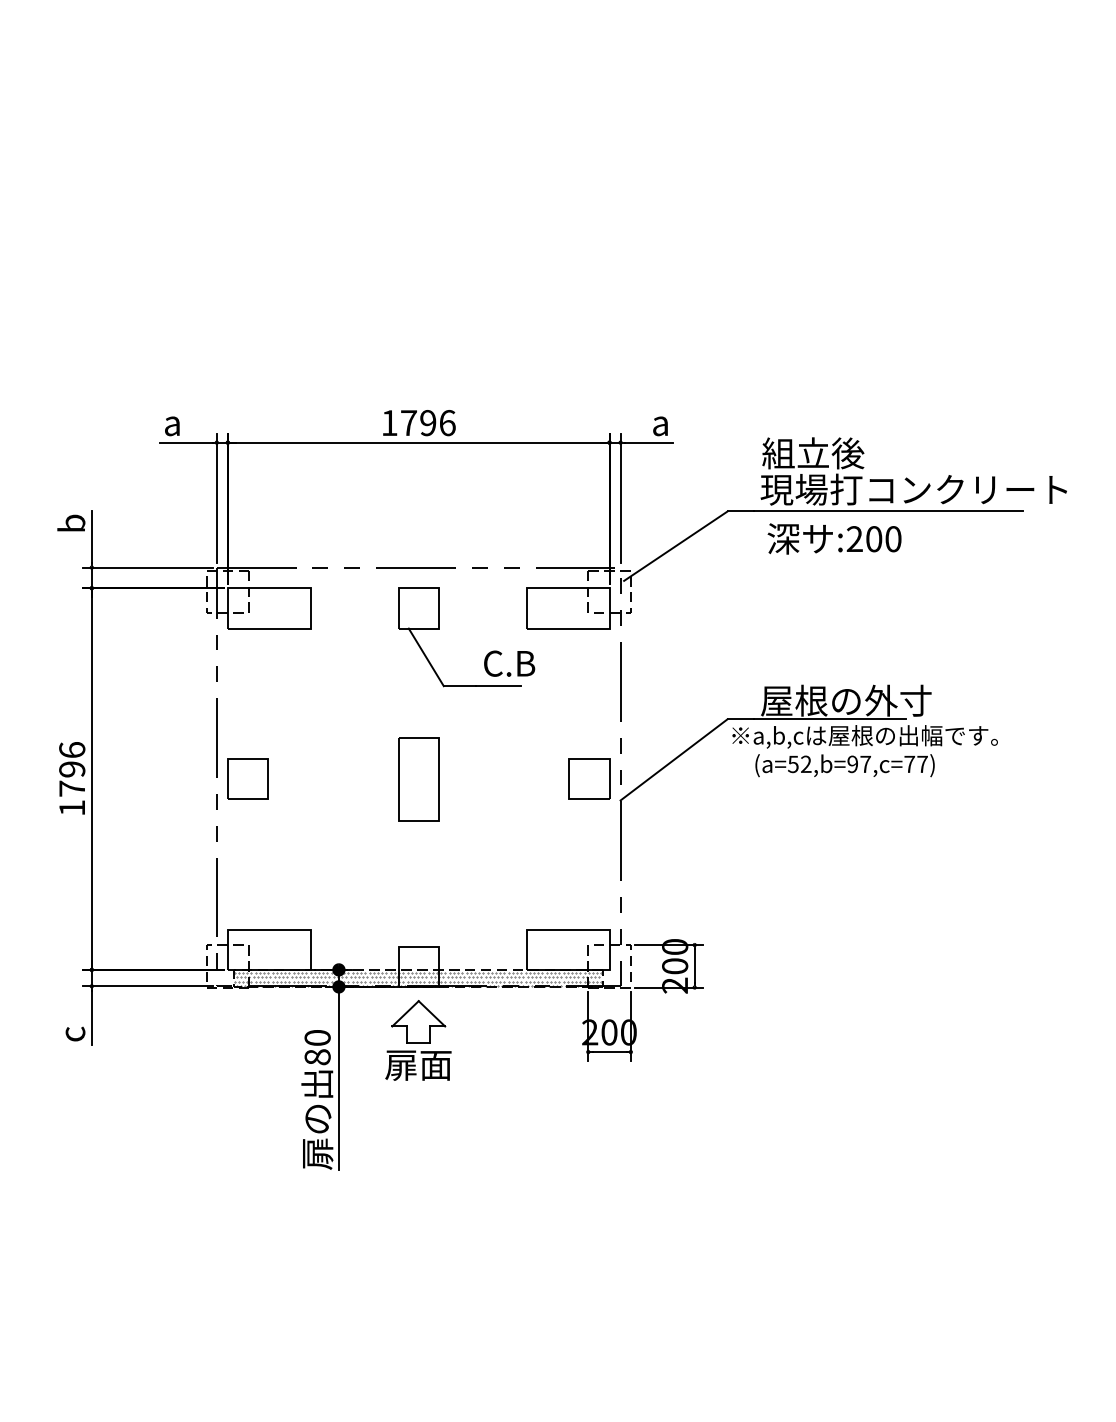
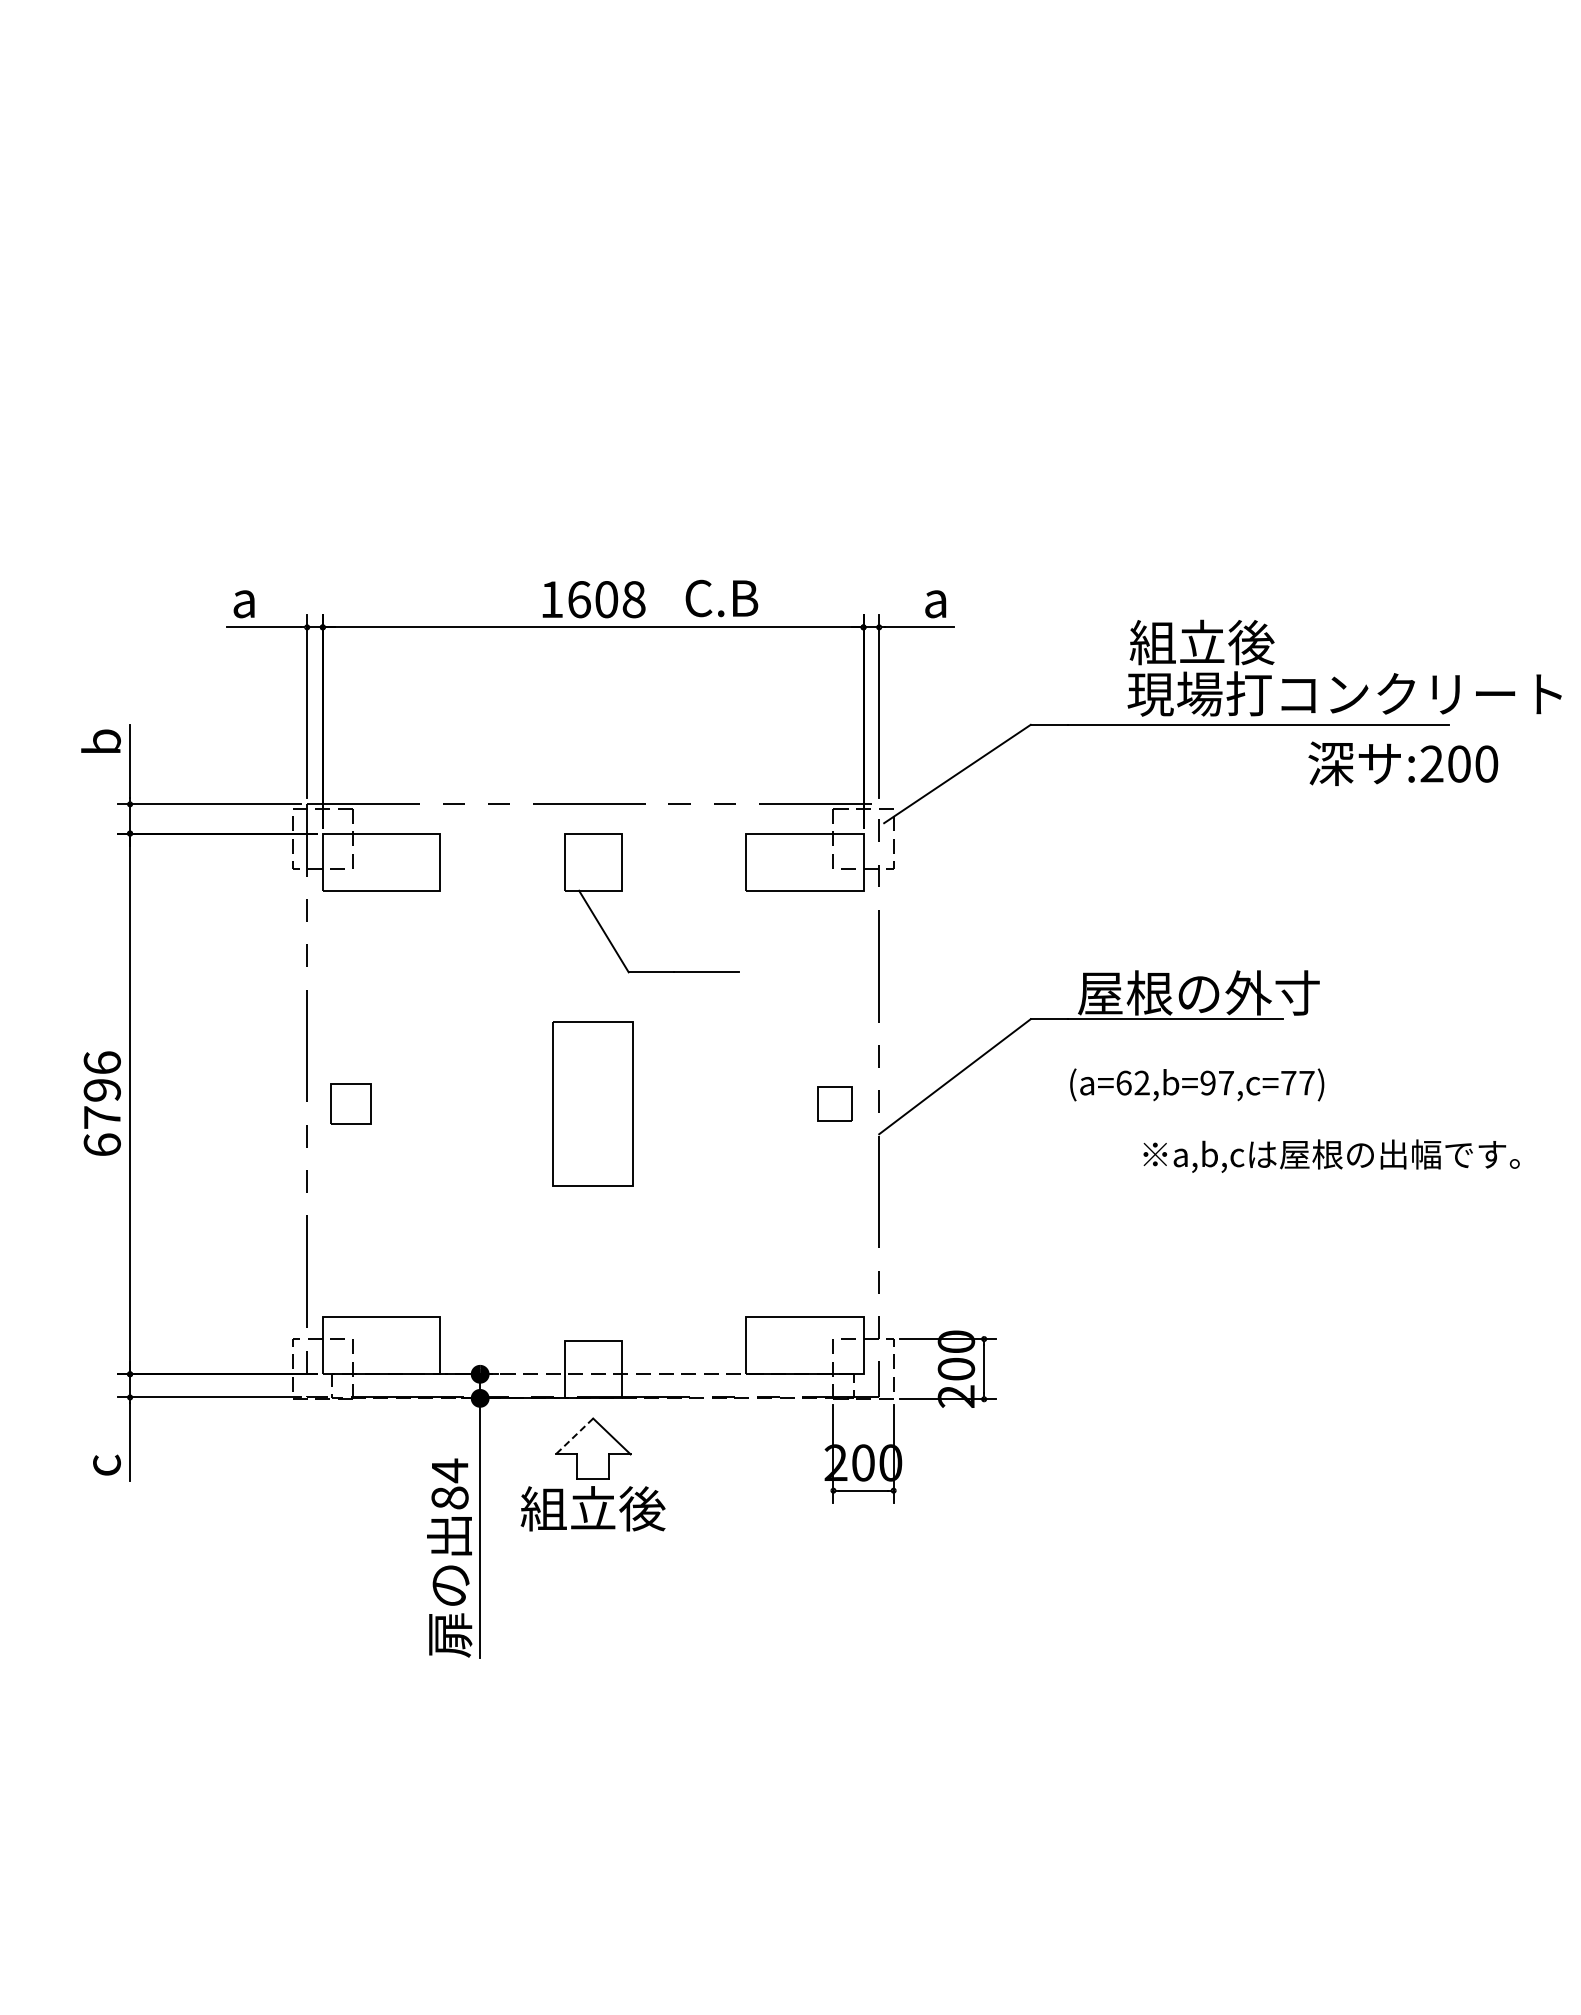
text: (428, 422) -> (606, 599), 1796 -> 1608
text: (913, 470) -> (1344, 667), moved
text: (834, 538) -> (1403, 763), moved
text: (509, 663) -> (721, 598), moved
text: (865, 736) -> (1331, 1155), moved
text: (793, 763) -> (1123, 1082), (a=52,b=97,c=77) -> (a=62,b=97,c=77)
part: (248, 778) -> (351, 1103), size x0.7
part: (418, 778) -> (593, 1103), size x1.4
part: (589, 778) -> (834, 1103), size x0.6
text: (71, 807) -> (101, 1144), 1796 -> 6796
hatch: (418, 979) -> (592, 1387), removed
line: (405, 1013) -> (574, 1436), solid -> dashed
text: (317, 1037) -> (449, 1470), 80 -> 84
text: (418, 1064) -> (592, 1508), 扉面 -> 組立後

